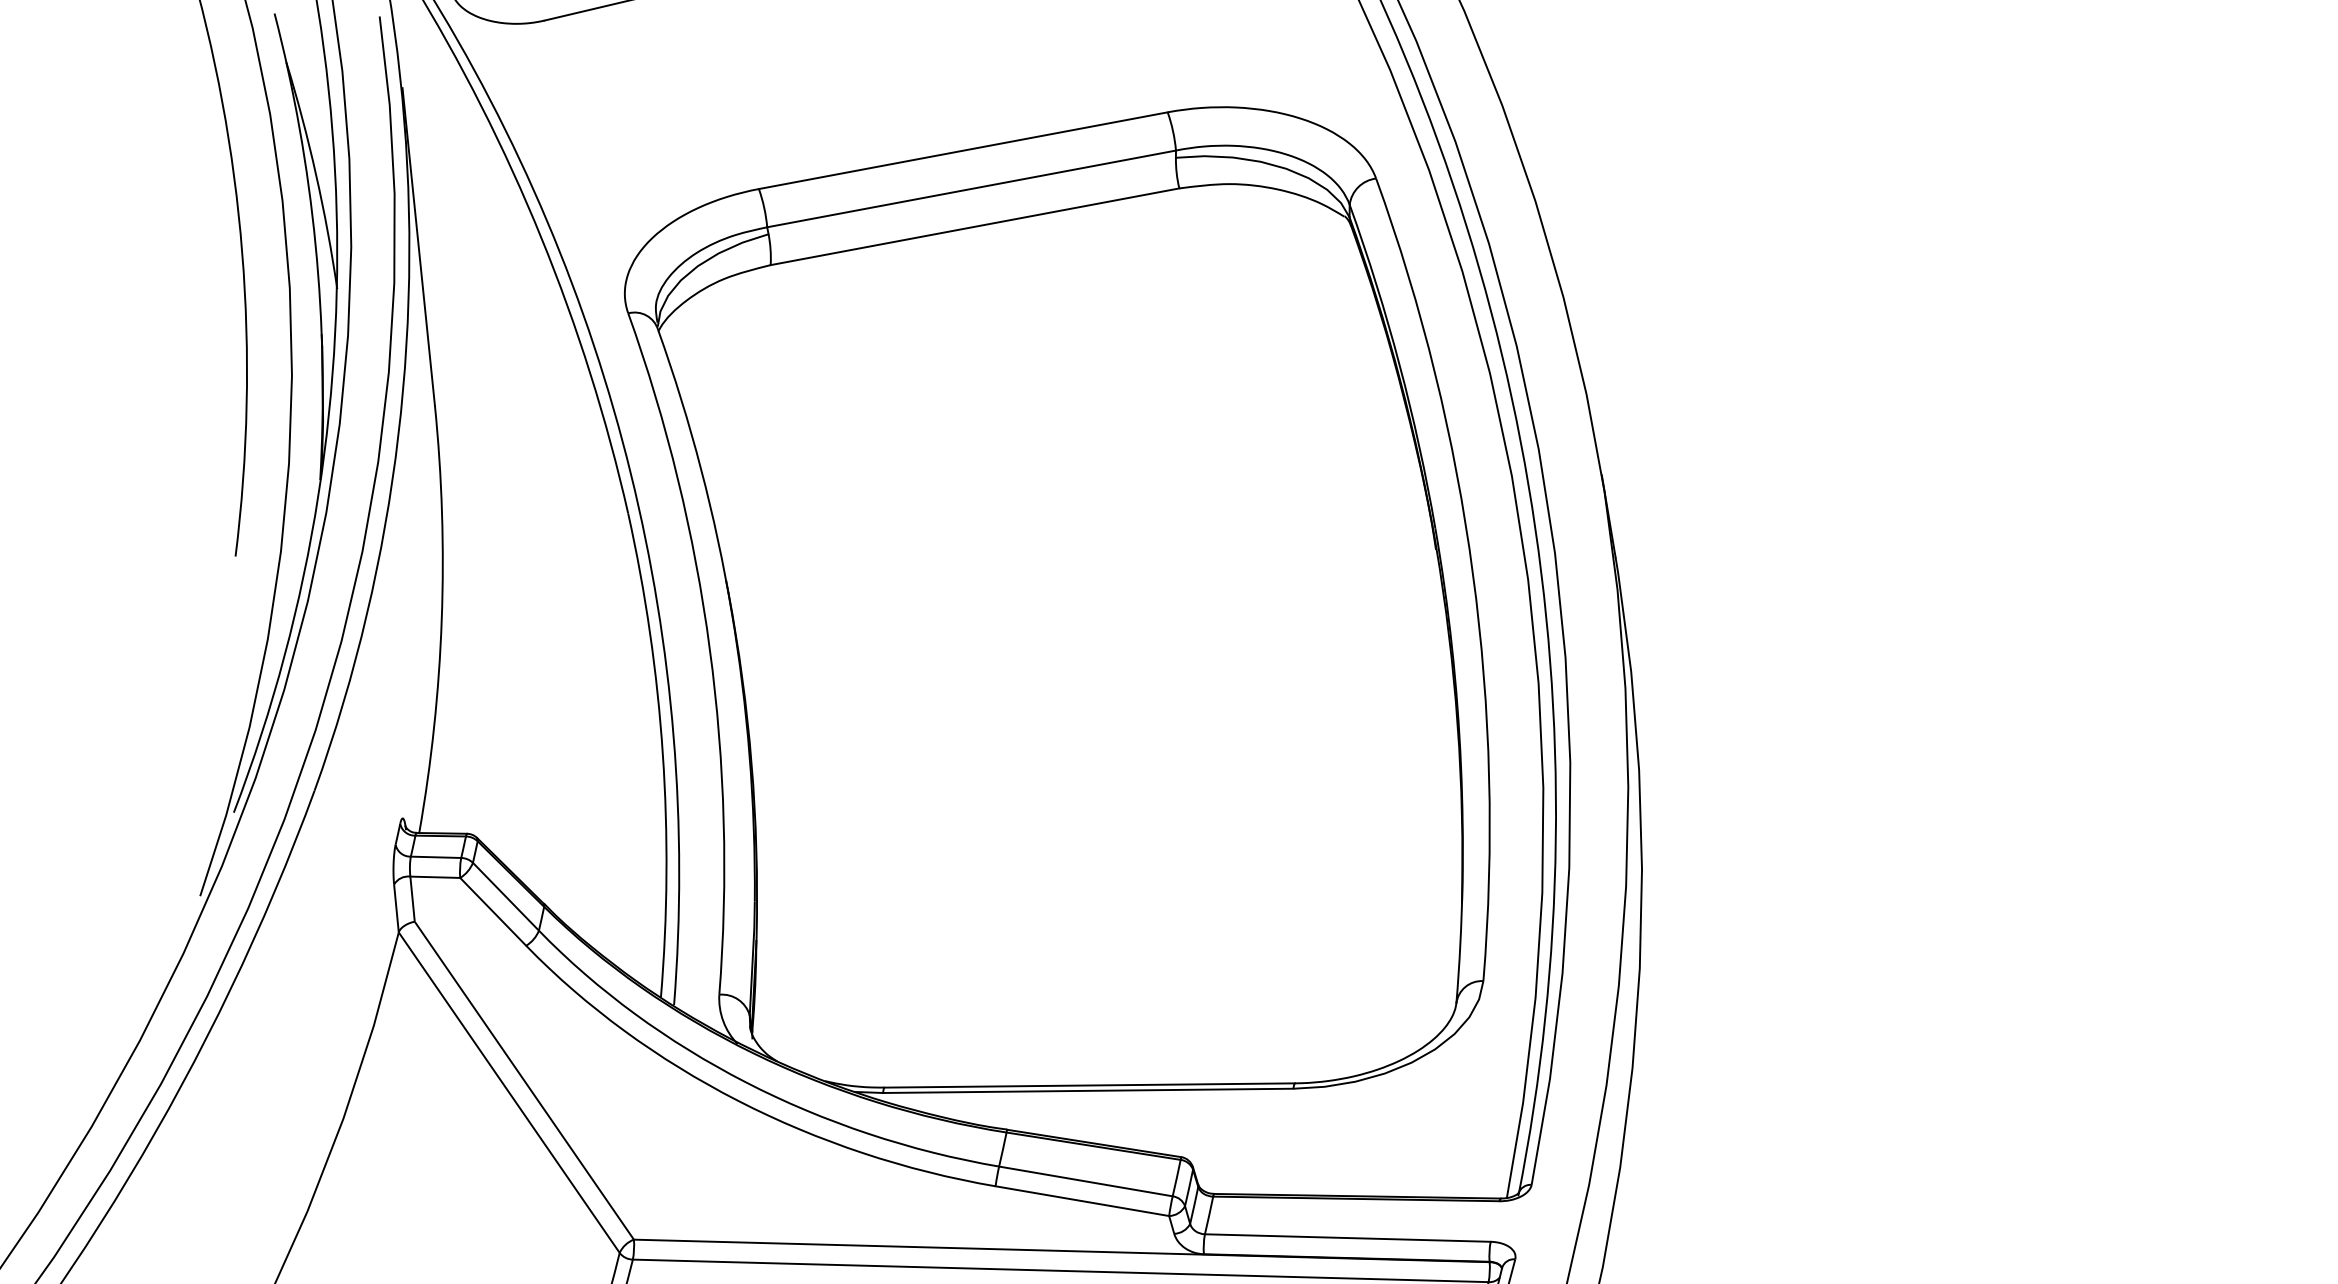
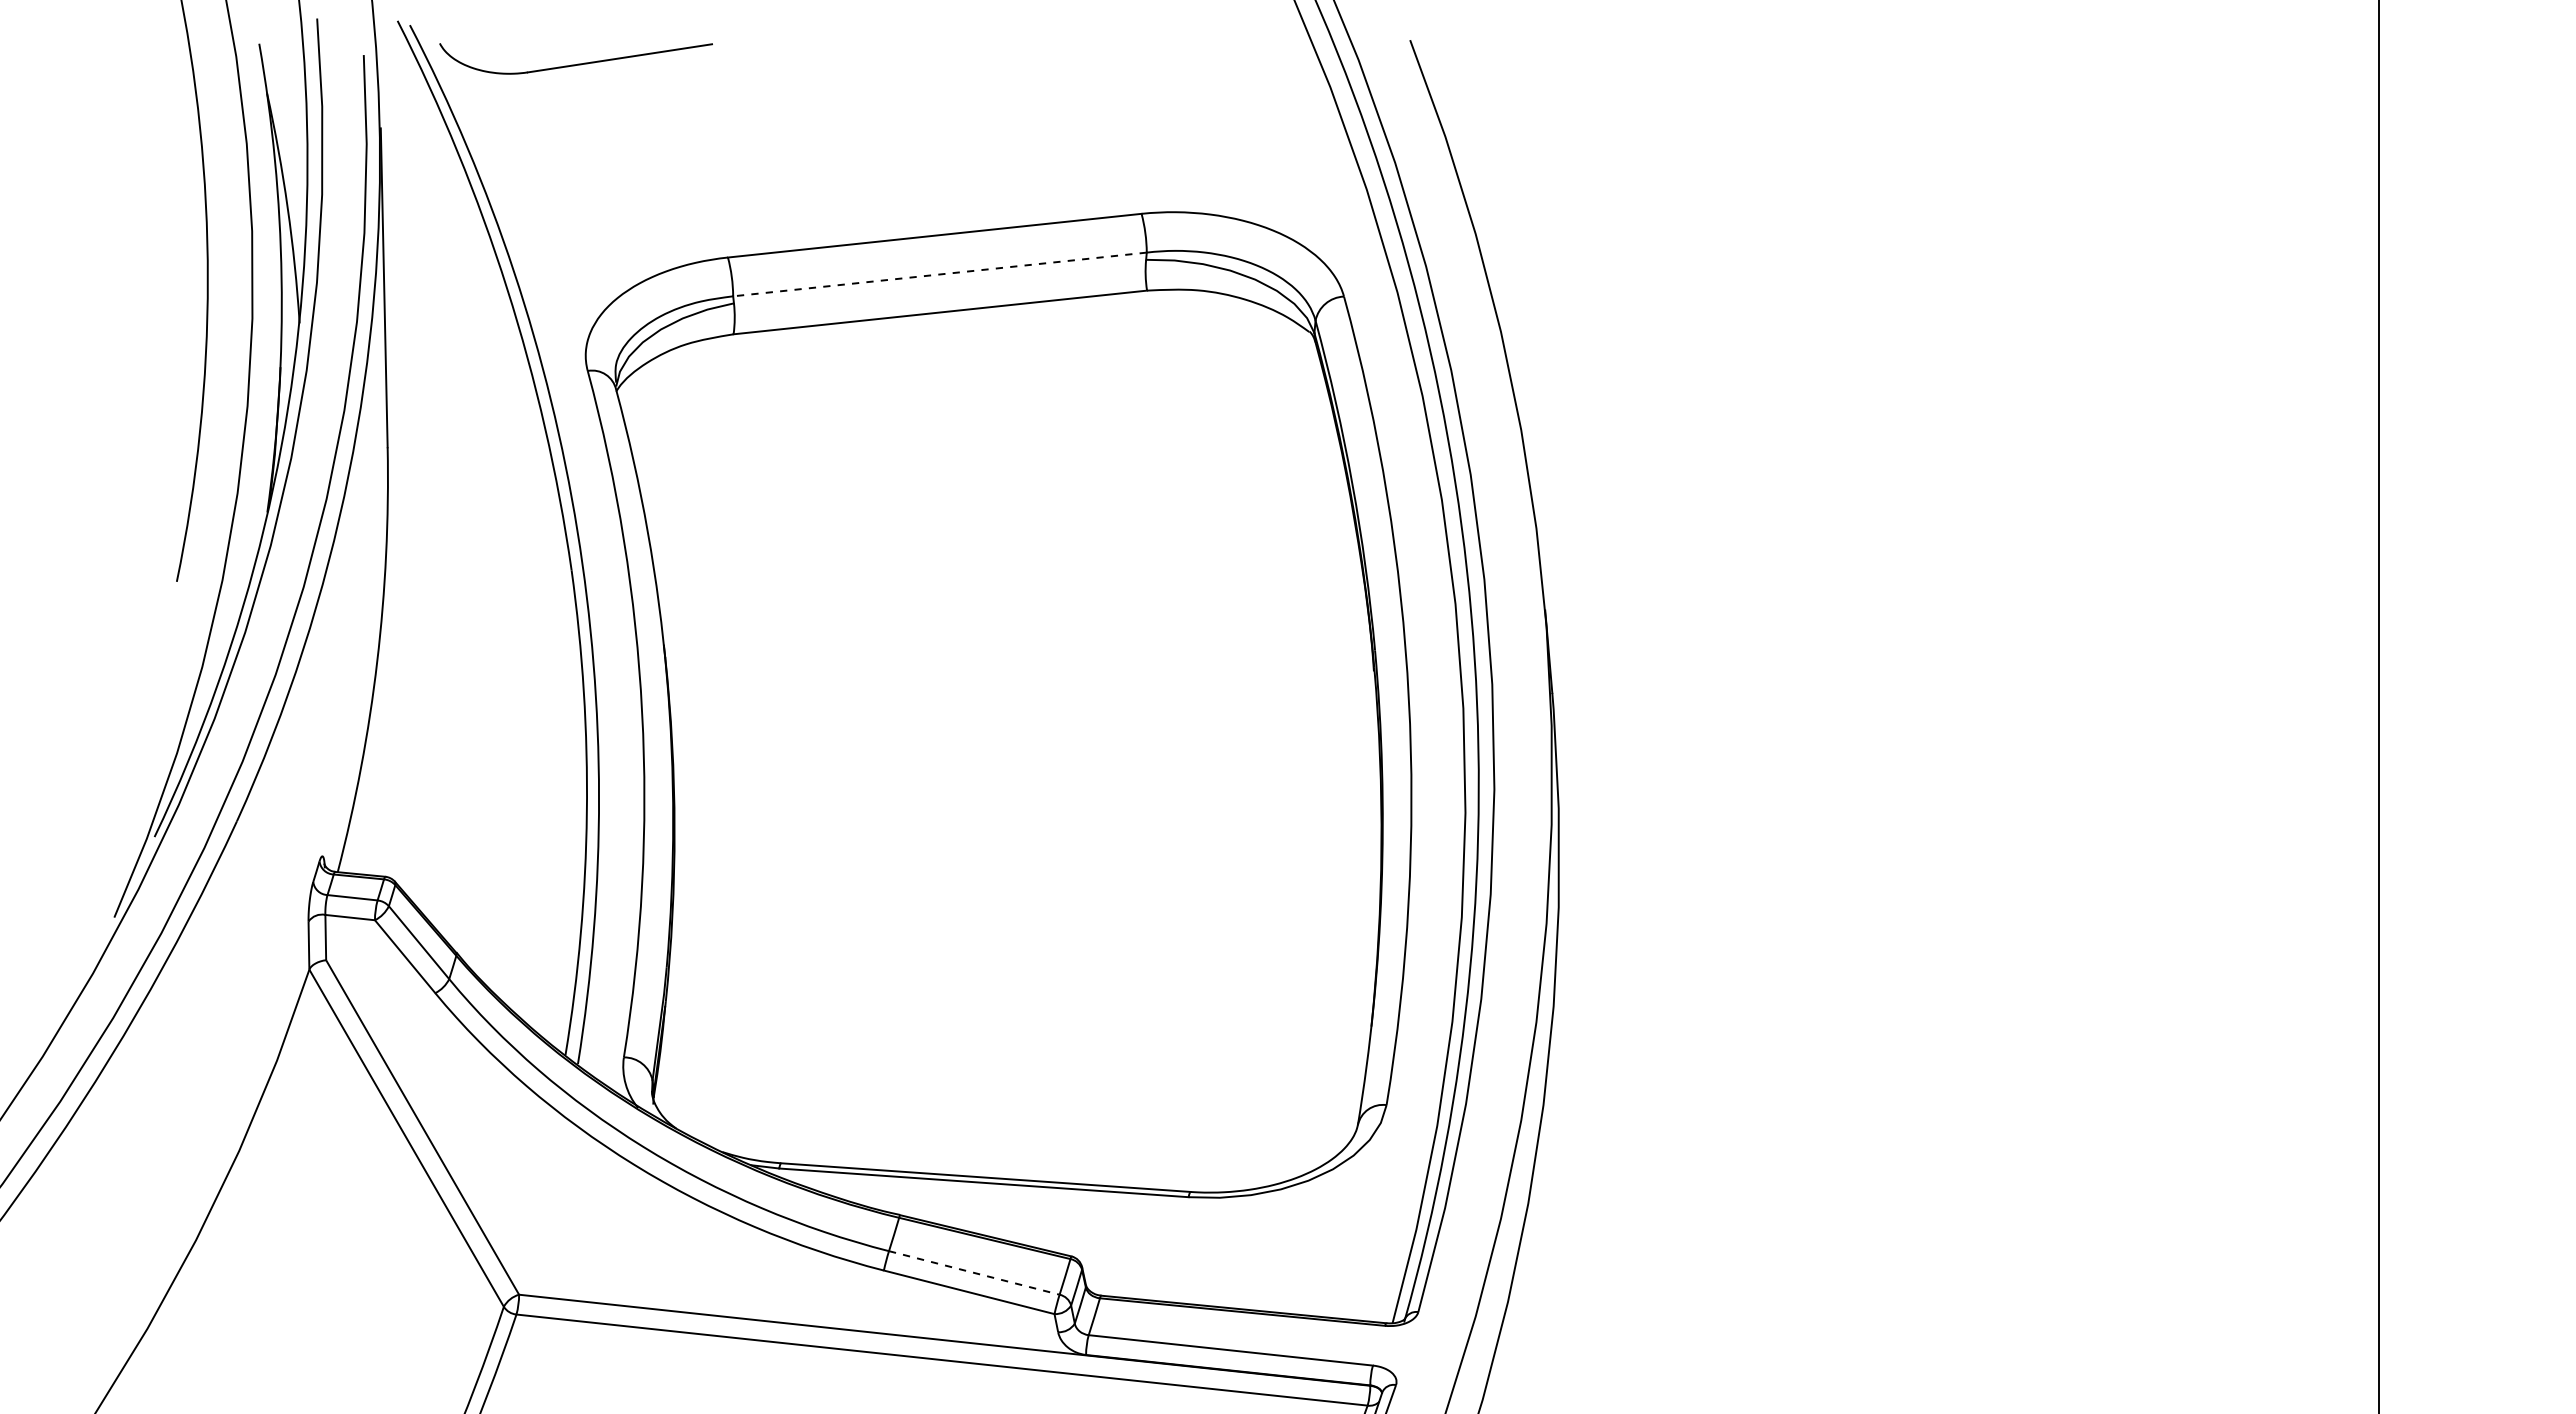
line: (971, 188) -> (939, 274), solid -> dashed
line: (1086, 1181) -> (974, 1273), solid -> dashed

